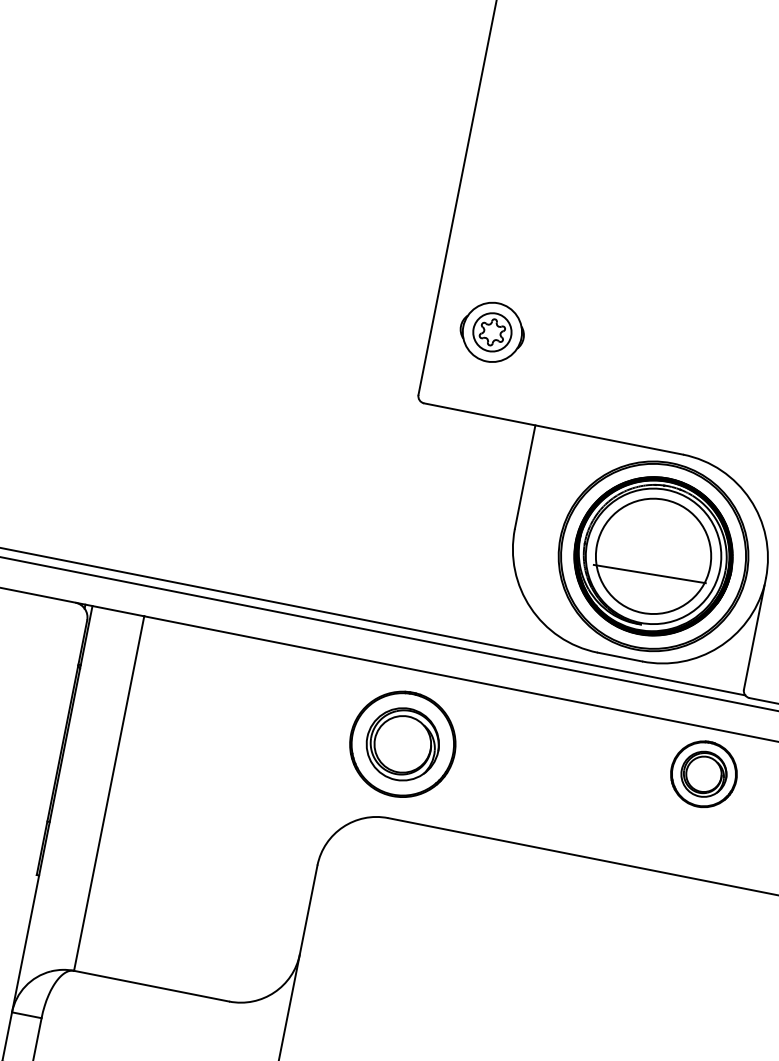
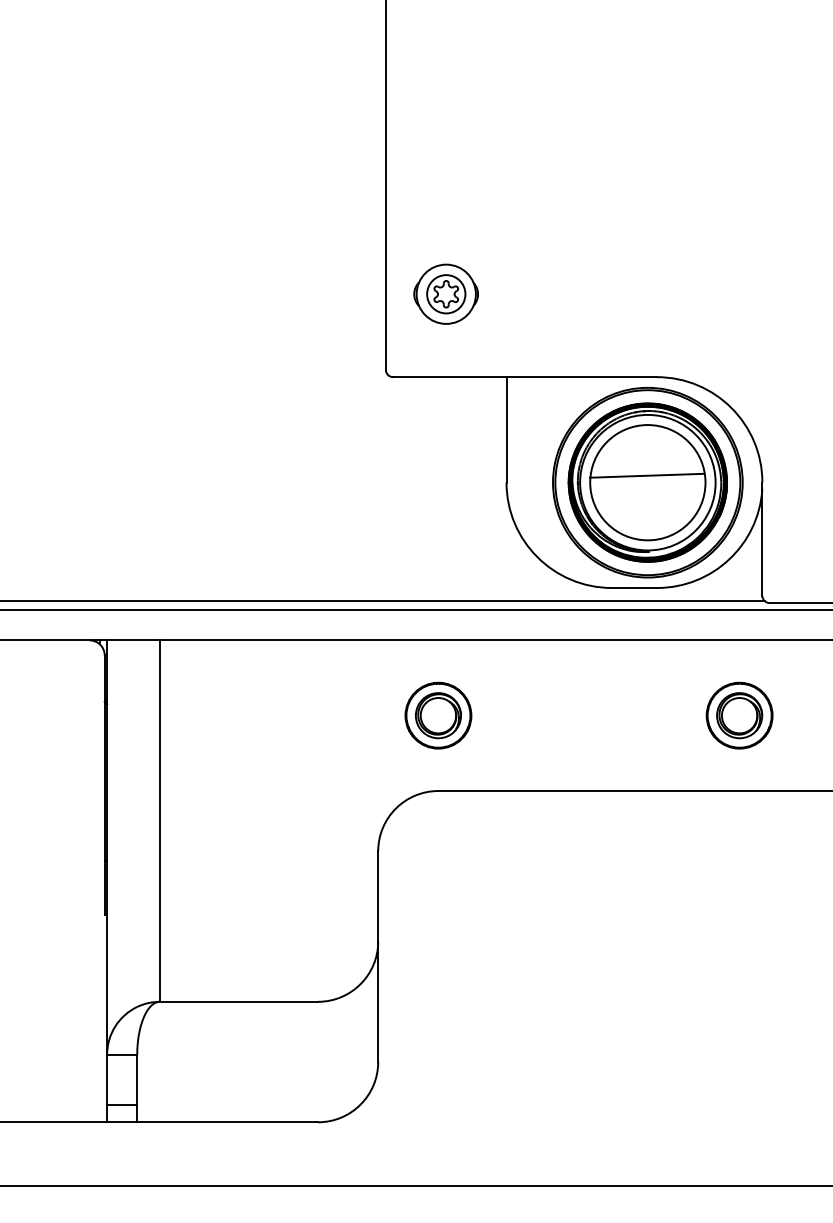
line: (649, 573) -> (646, 475), moved
part: (402, 744) -> (438, 715), size x0.62
part: (703, 774) -> (739, 715), moved

